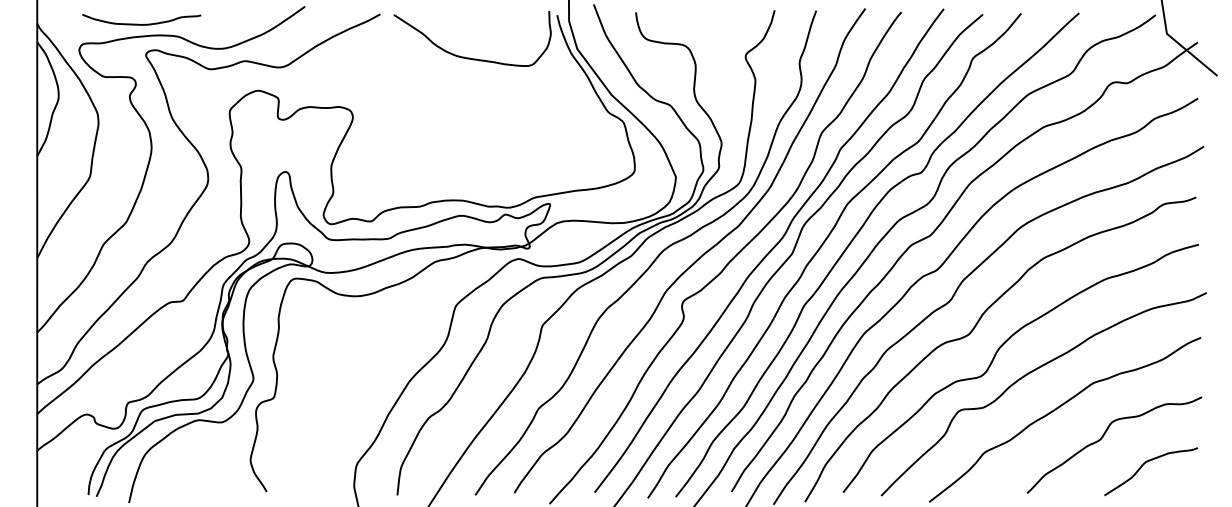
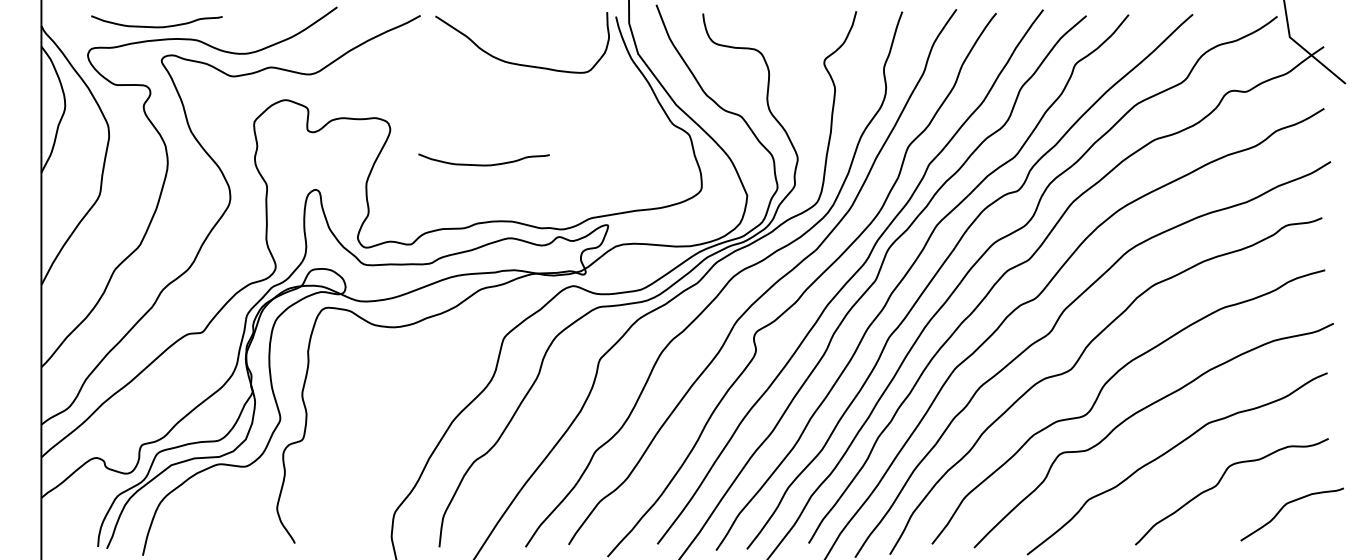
curve: (435, 148) -> (481, 163), added
curve: (1144, 464) -> (1284, 506), moved

